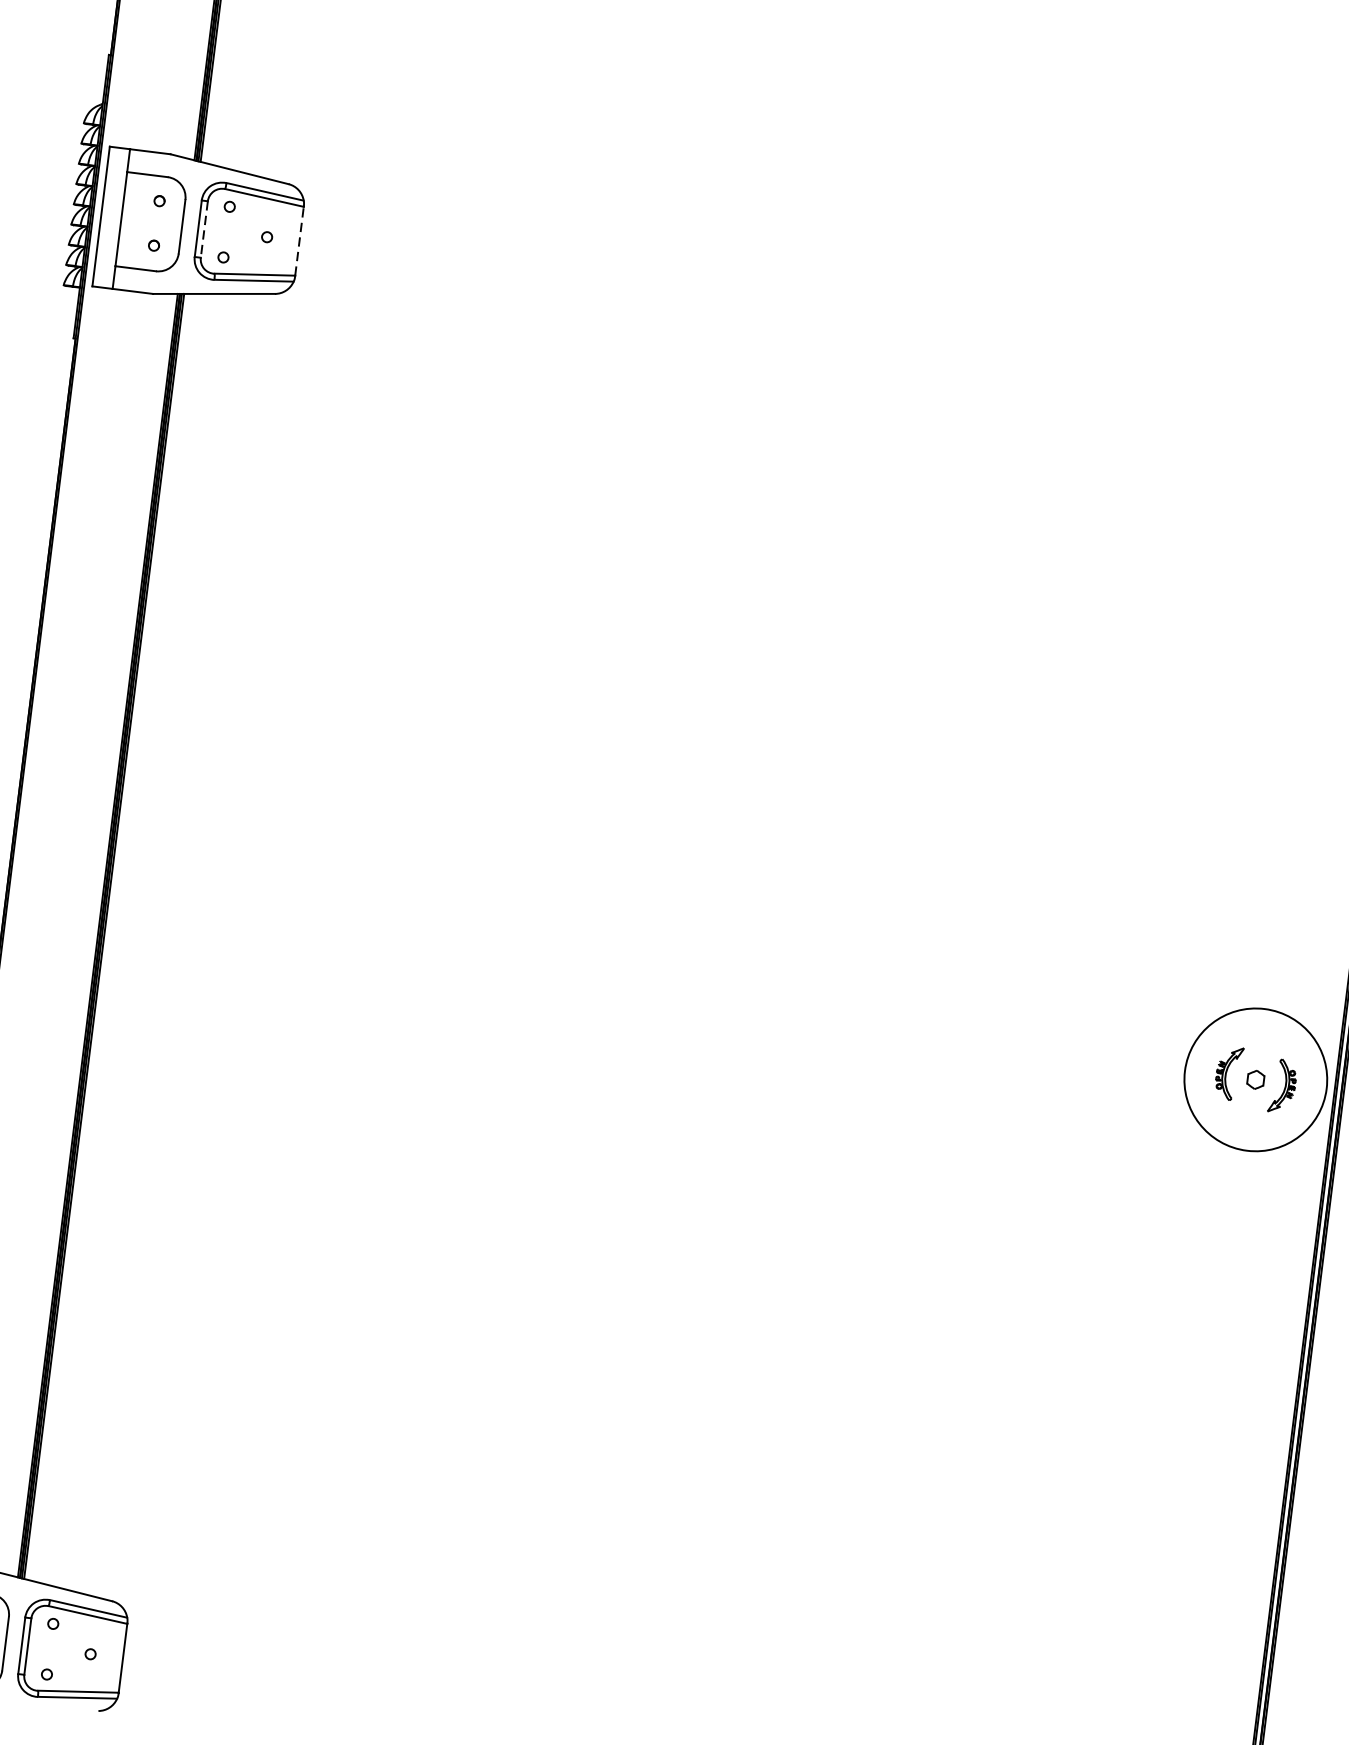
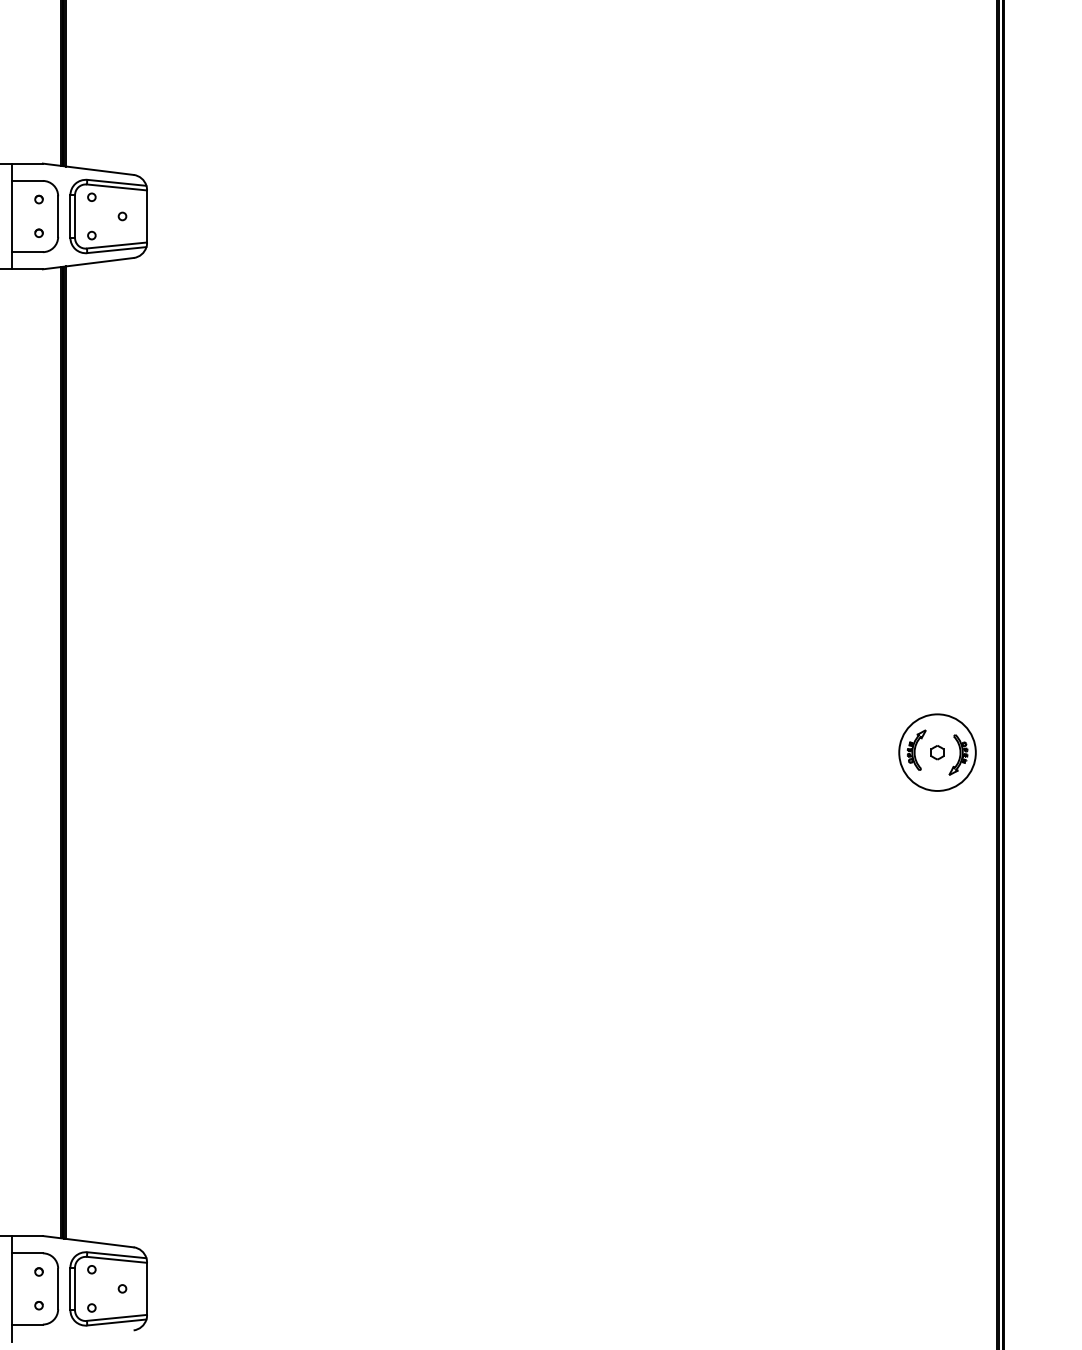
line: (204, 230) -> (75, 217), dashed -> solid
line: (300, 240) -> (147, 215), dashed -> solid
circle: (1255, 1079) -> (937, 752), size x0.71

